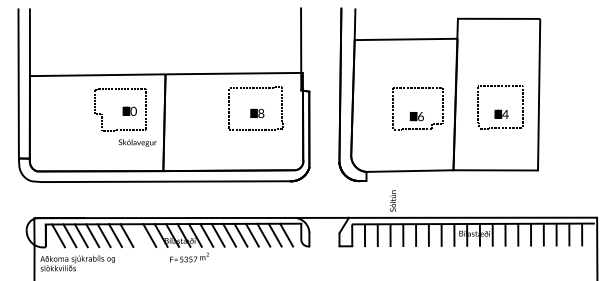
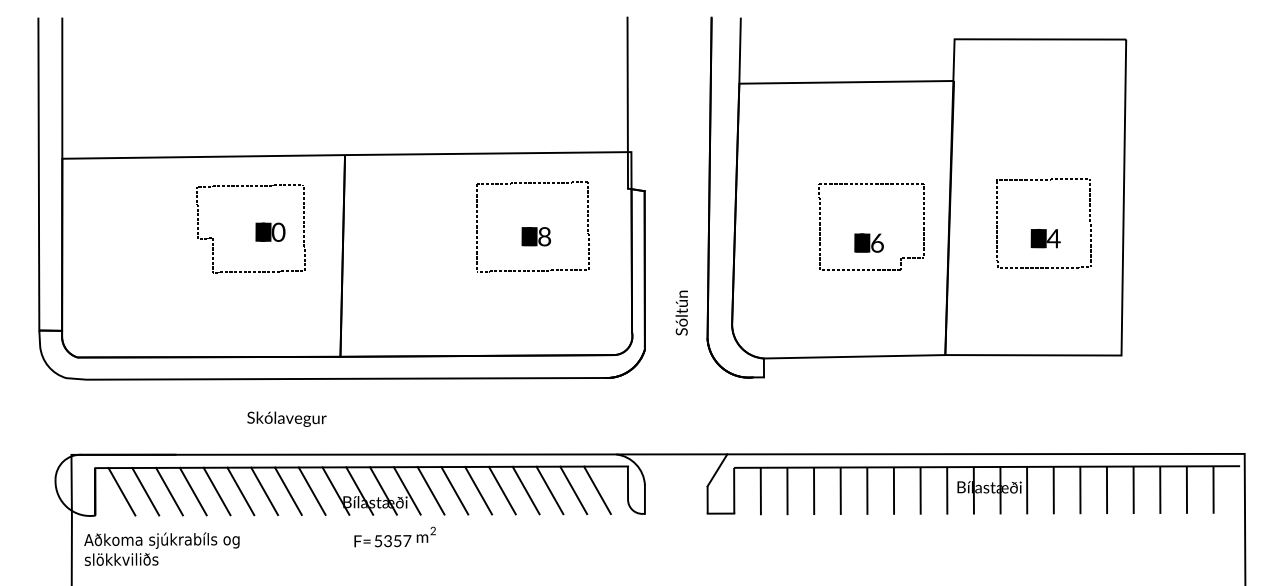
text: (137, 142) -> (286, 418), moved
text: (392, 200) -> (680, 311), moved
line: (137, 235) -> (286, 491), added

